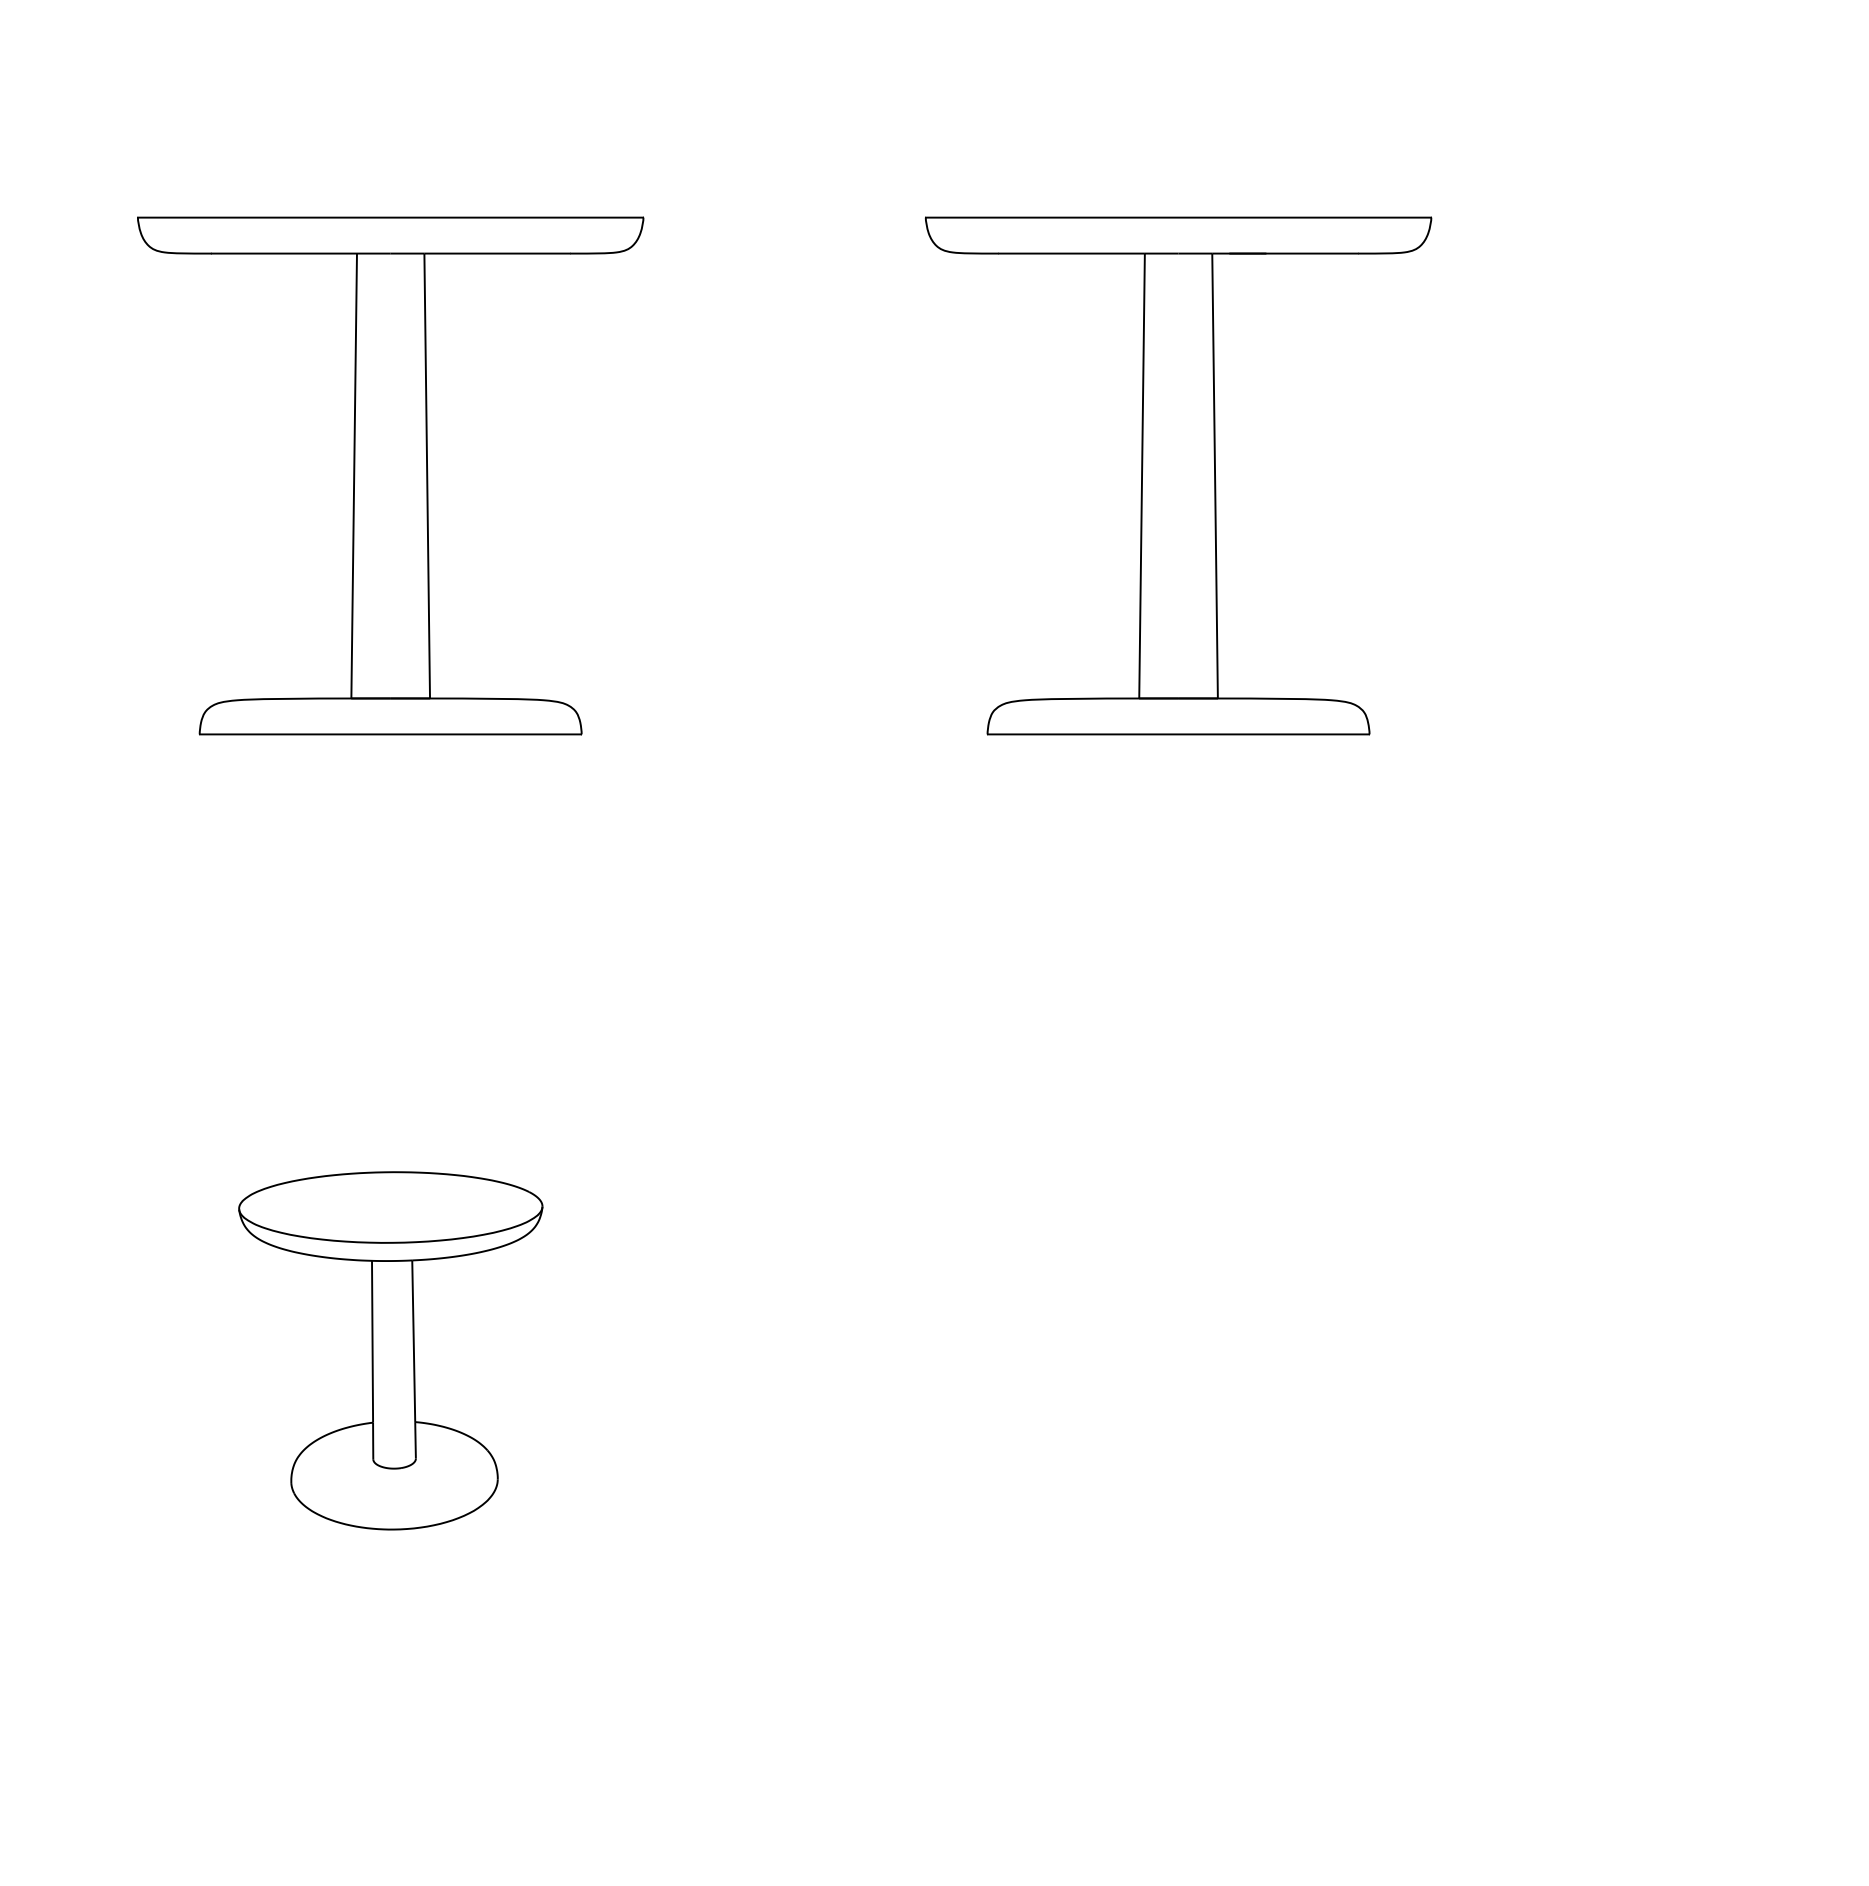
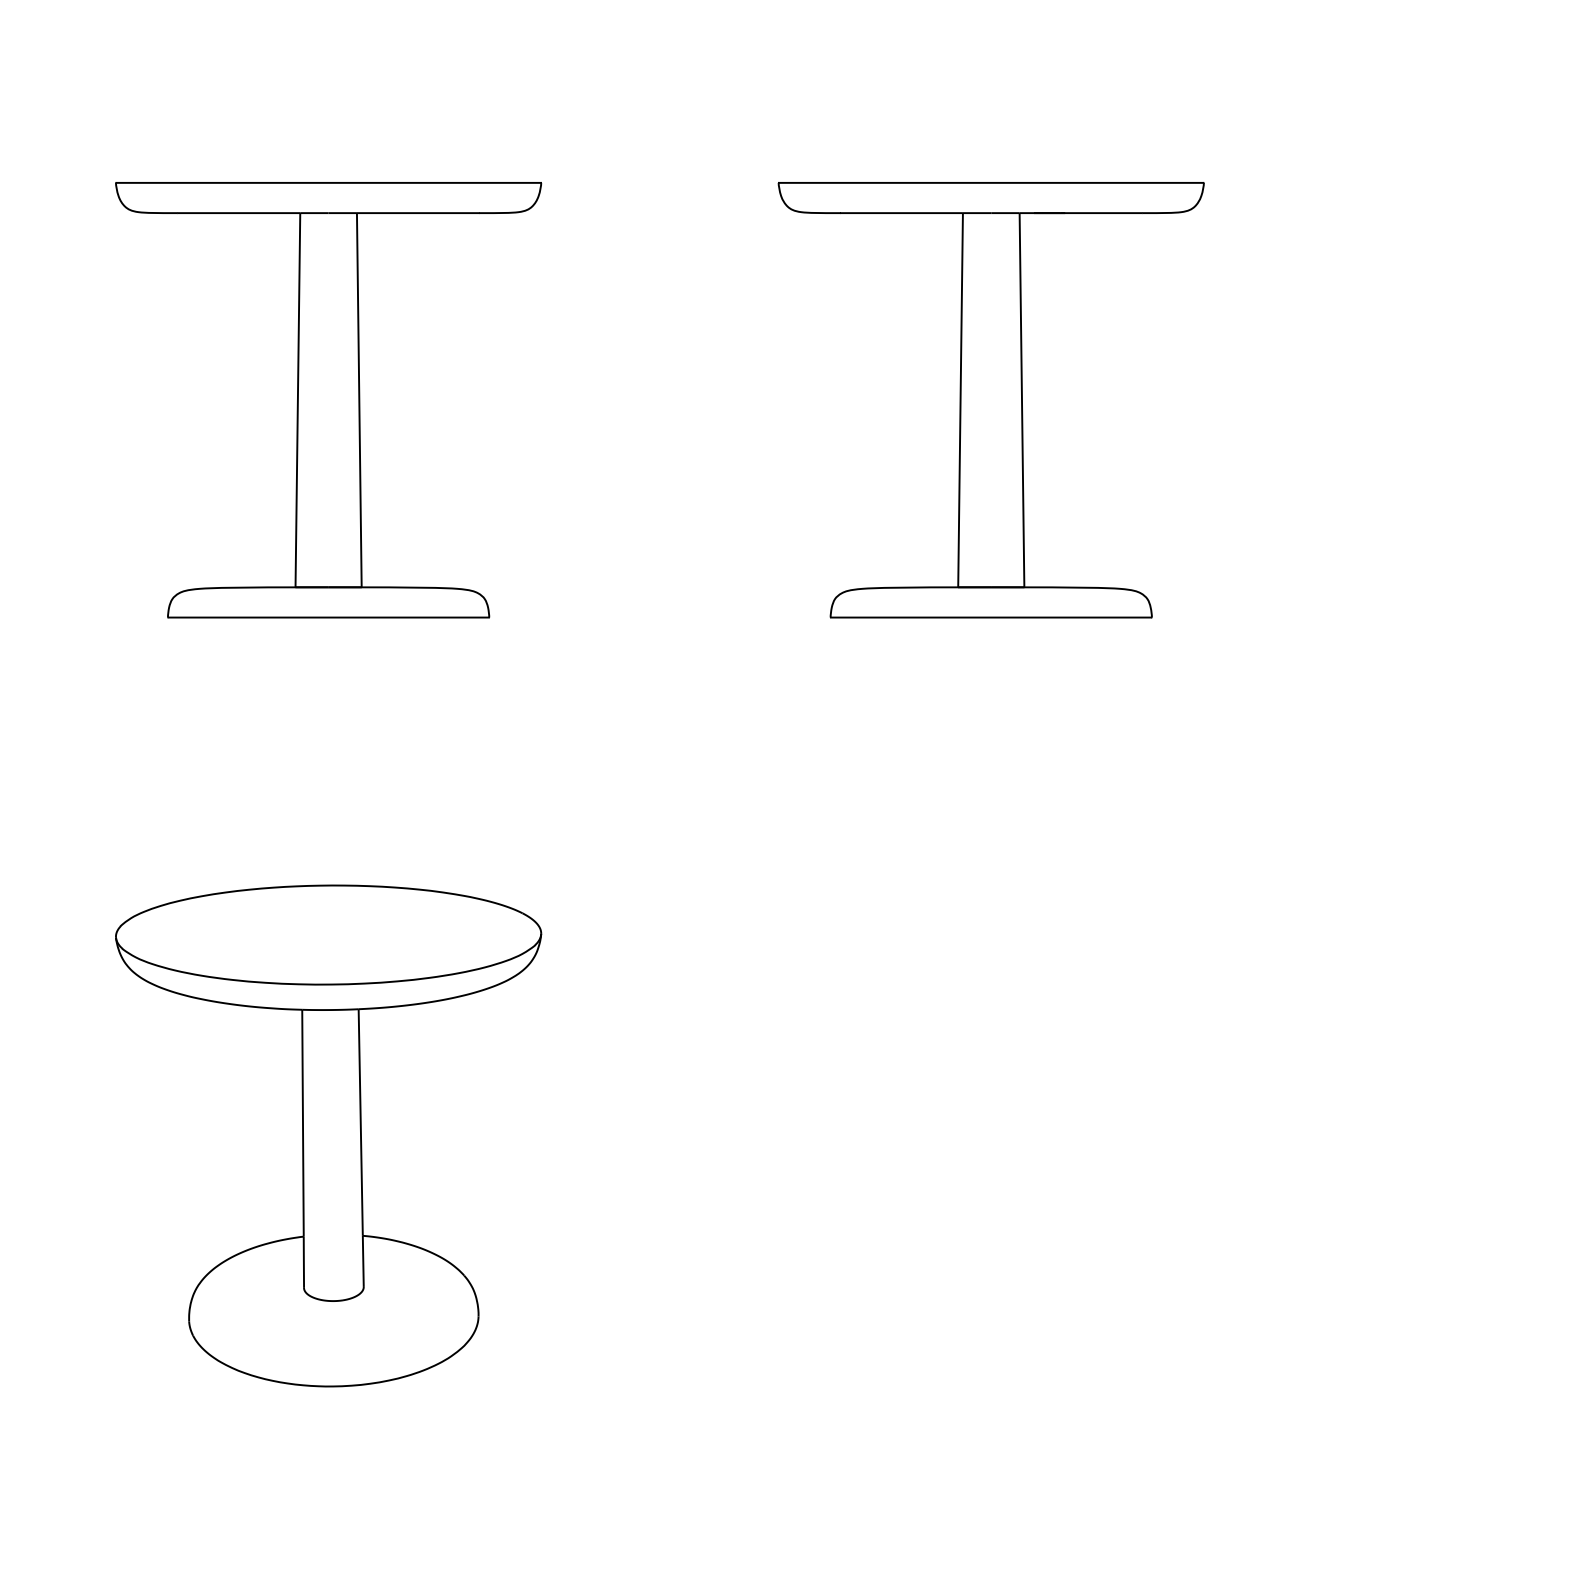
part: (390, 1350) -> (328, 1135), size x1.67

